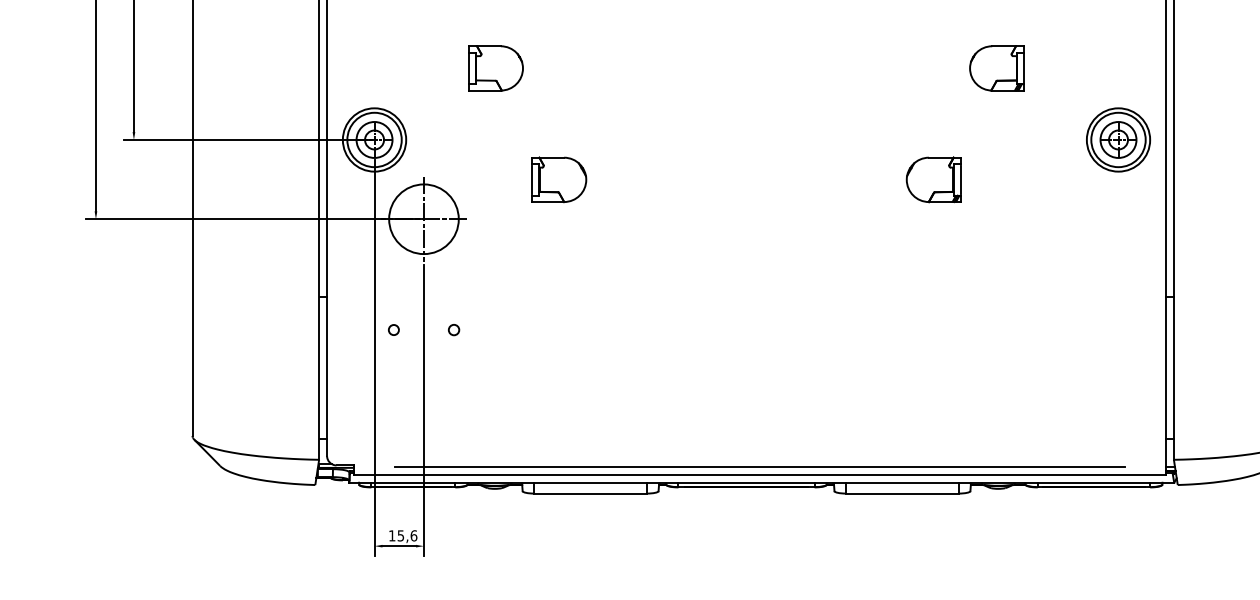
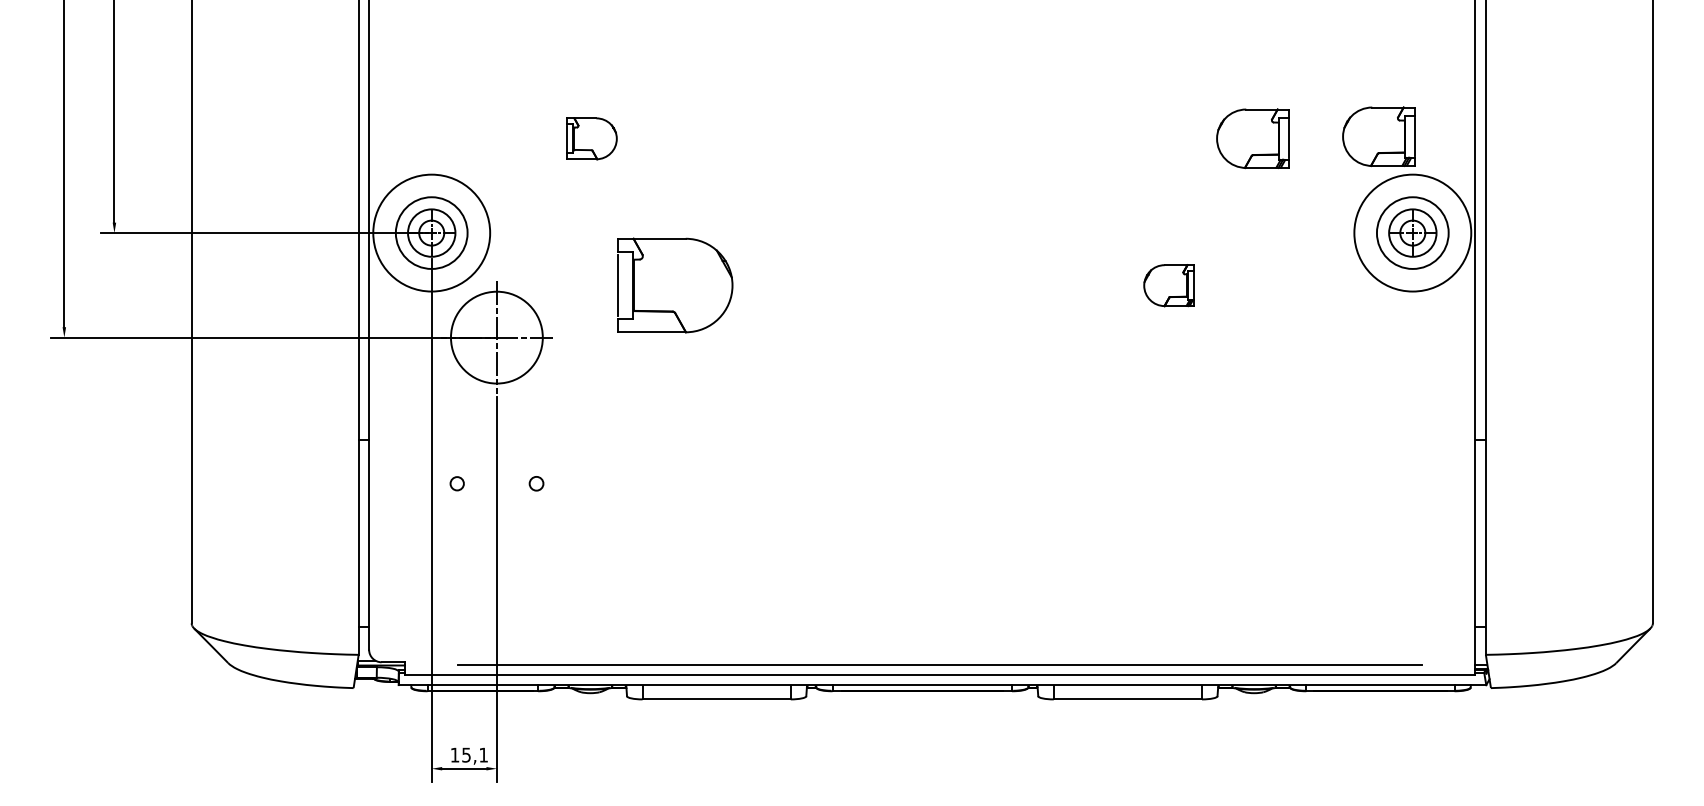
part: (1092, 66) -> (1378, 136), added
part: (495, 68) -> (591, 138), size x0.7
circle: (374, 139) -> (431, 232), size x1.4
circle: (1118, 139) -> (1412, 232), size x1.4
part: (558, 179) -> (674, 285), size x1.6
part: (933, 179) -> (1168, 285), size x0.7
text: (413, 535) -> (483, 754), 15,6 -> 15,1

